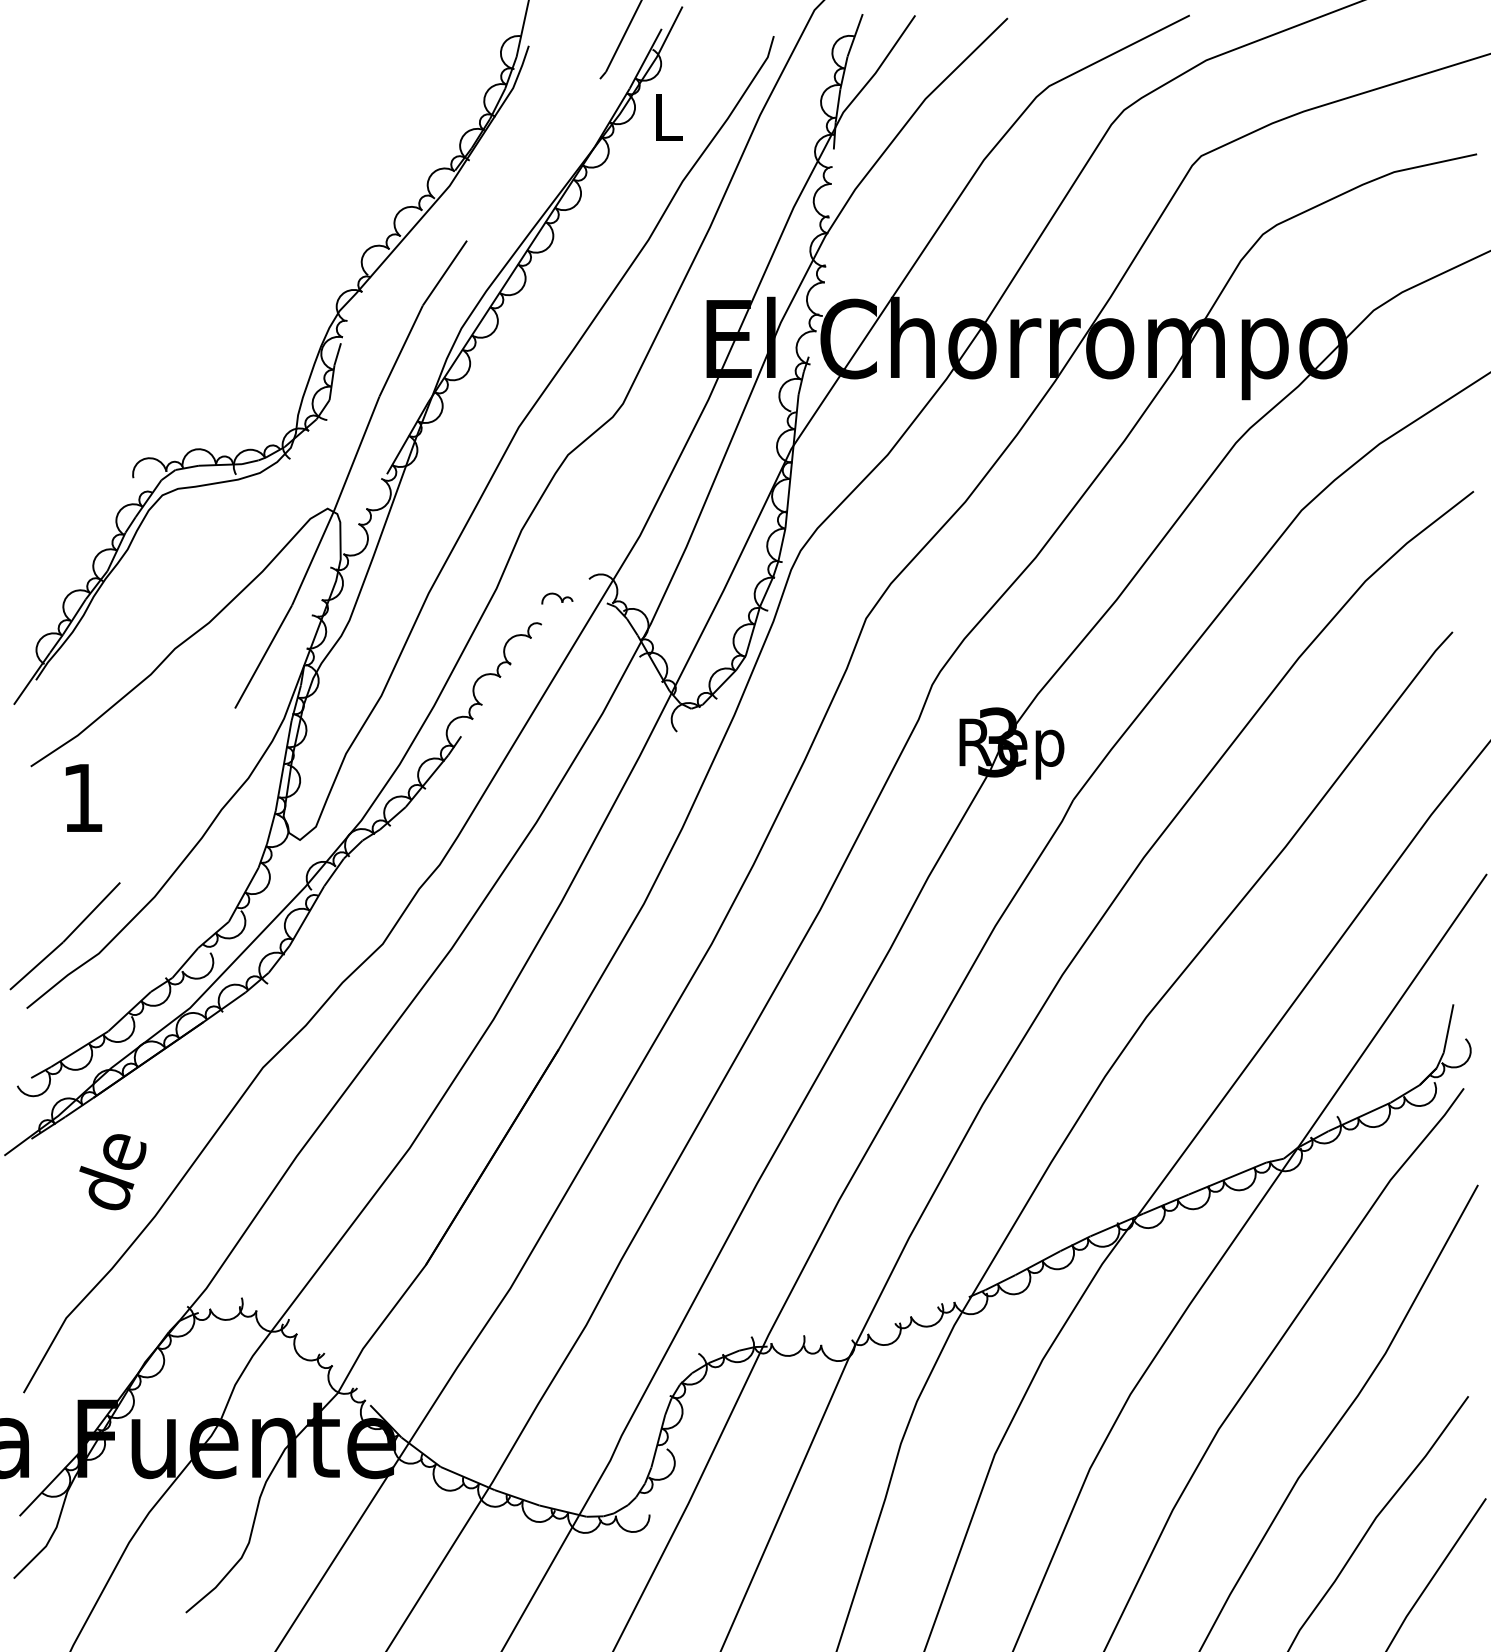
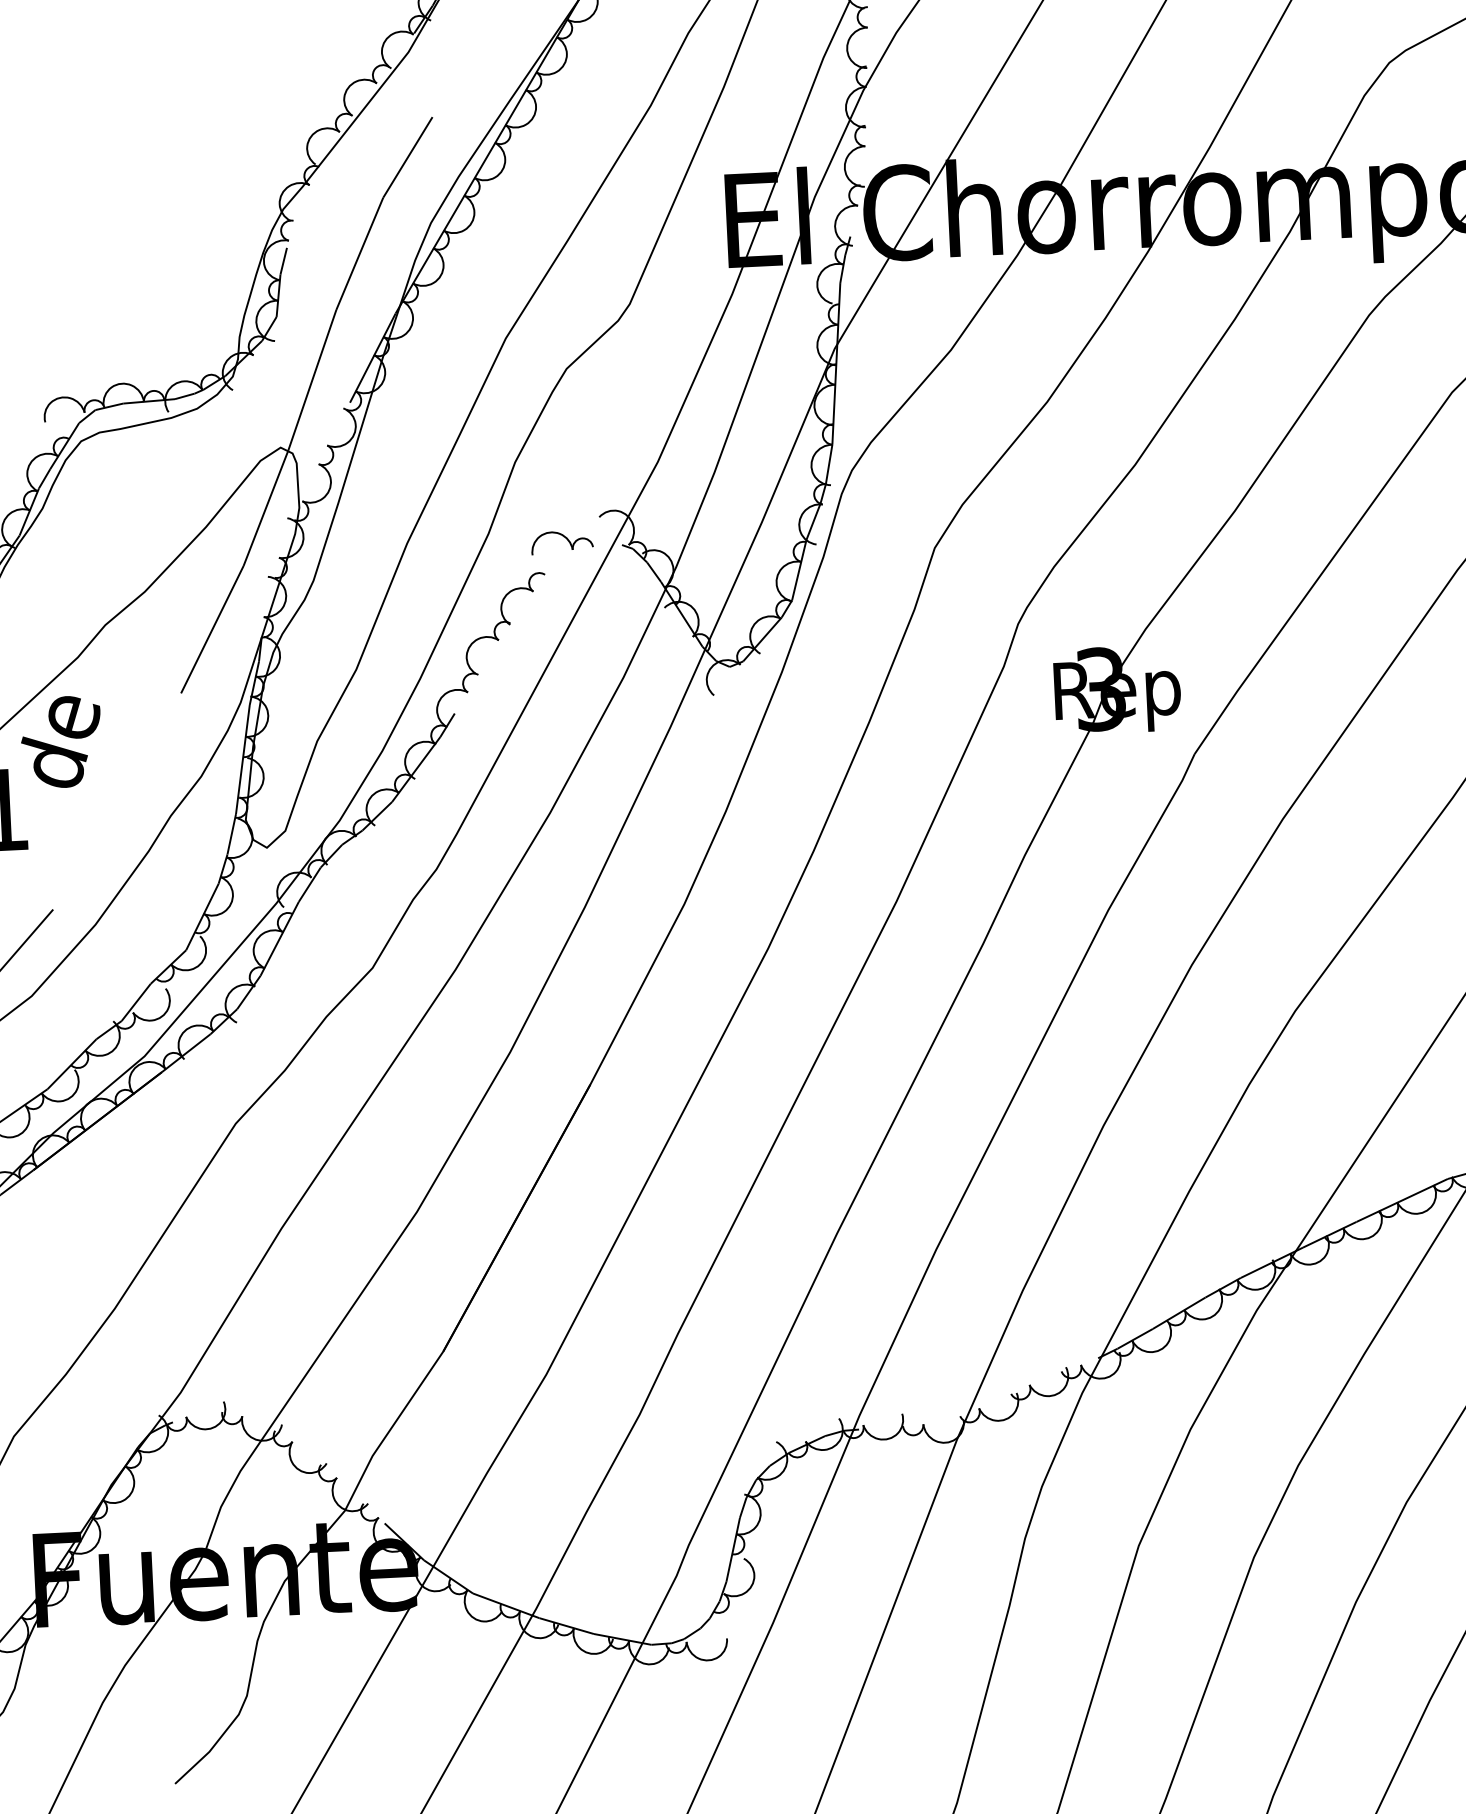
part: (557, 598) -> (562, 542), size x1.67
text: (112, 1172) -> (61, 742), moved

